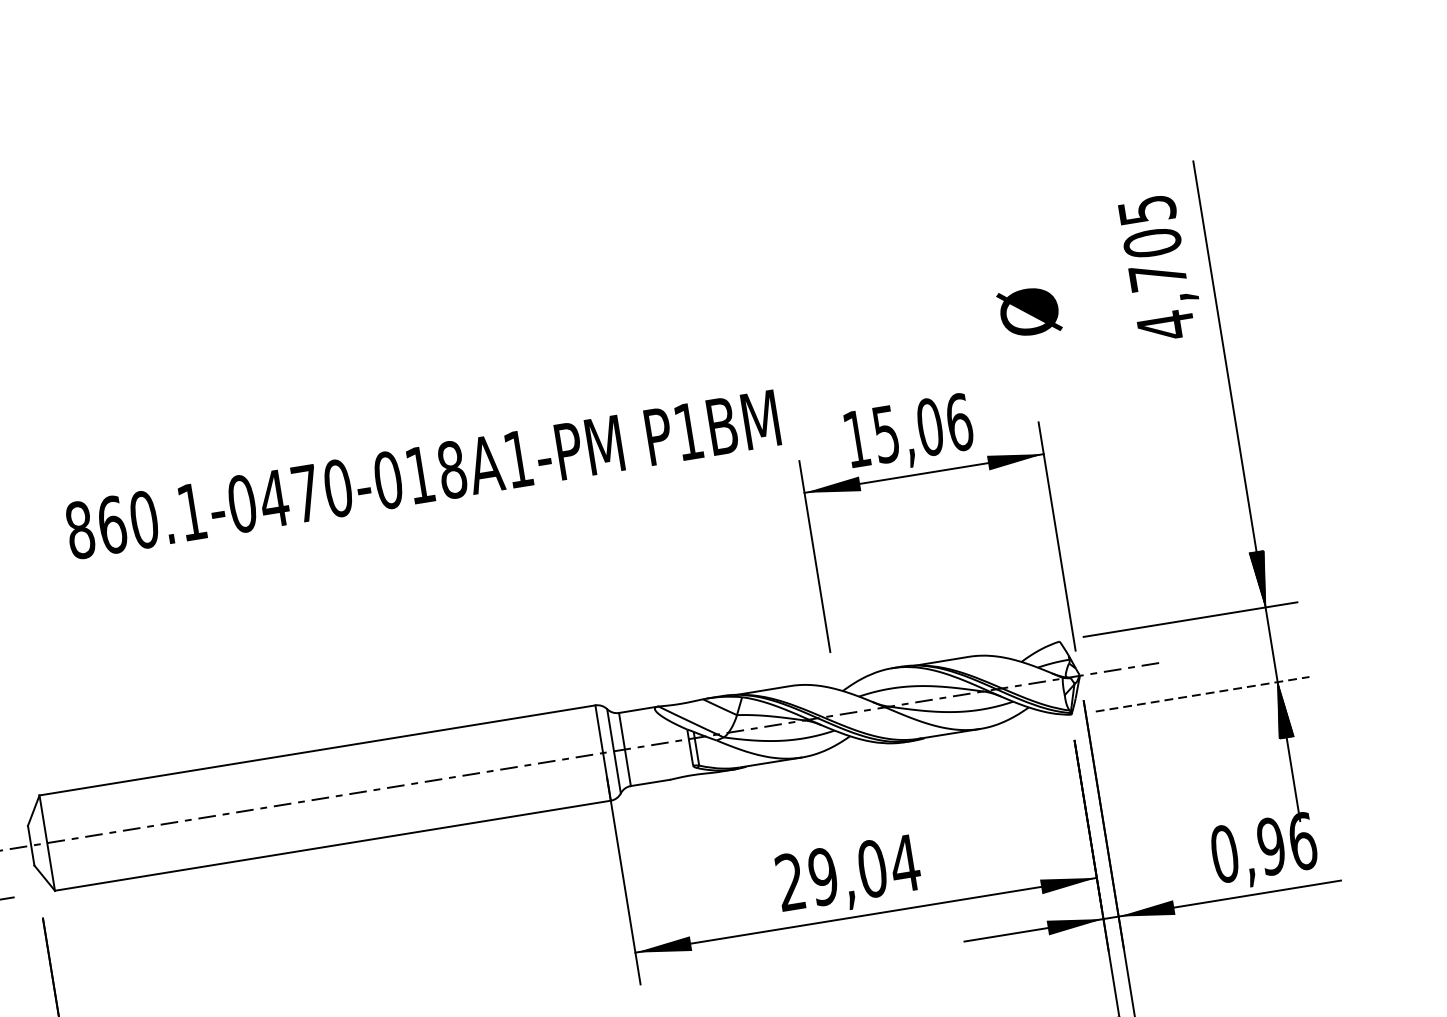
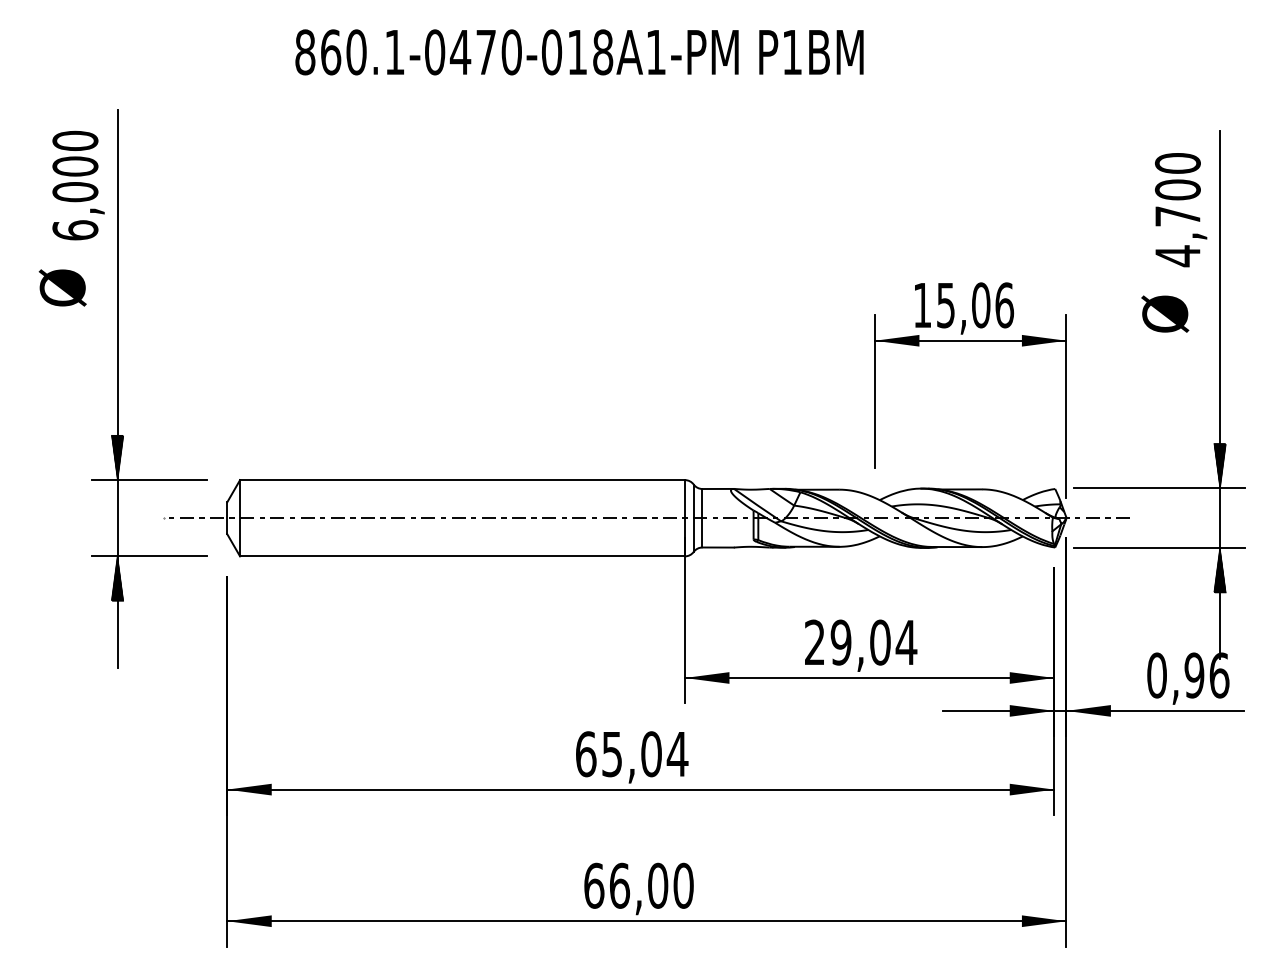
text: (1146, 210) -> (1177, 163), 4,705 -> 4,700
text: (1029, 311) -> (1165, 313), moved
text: (422, 474) -> (579, 52), moved
line: (1202, 694) -> (1159, 548), dashed -> solid

